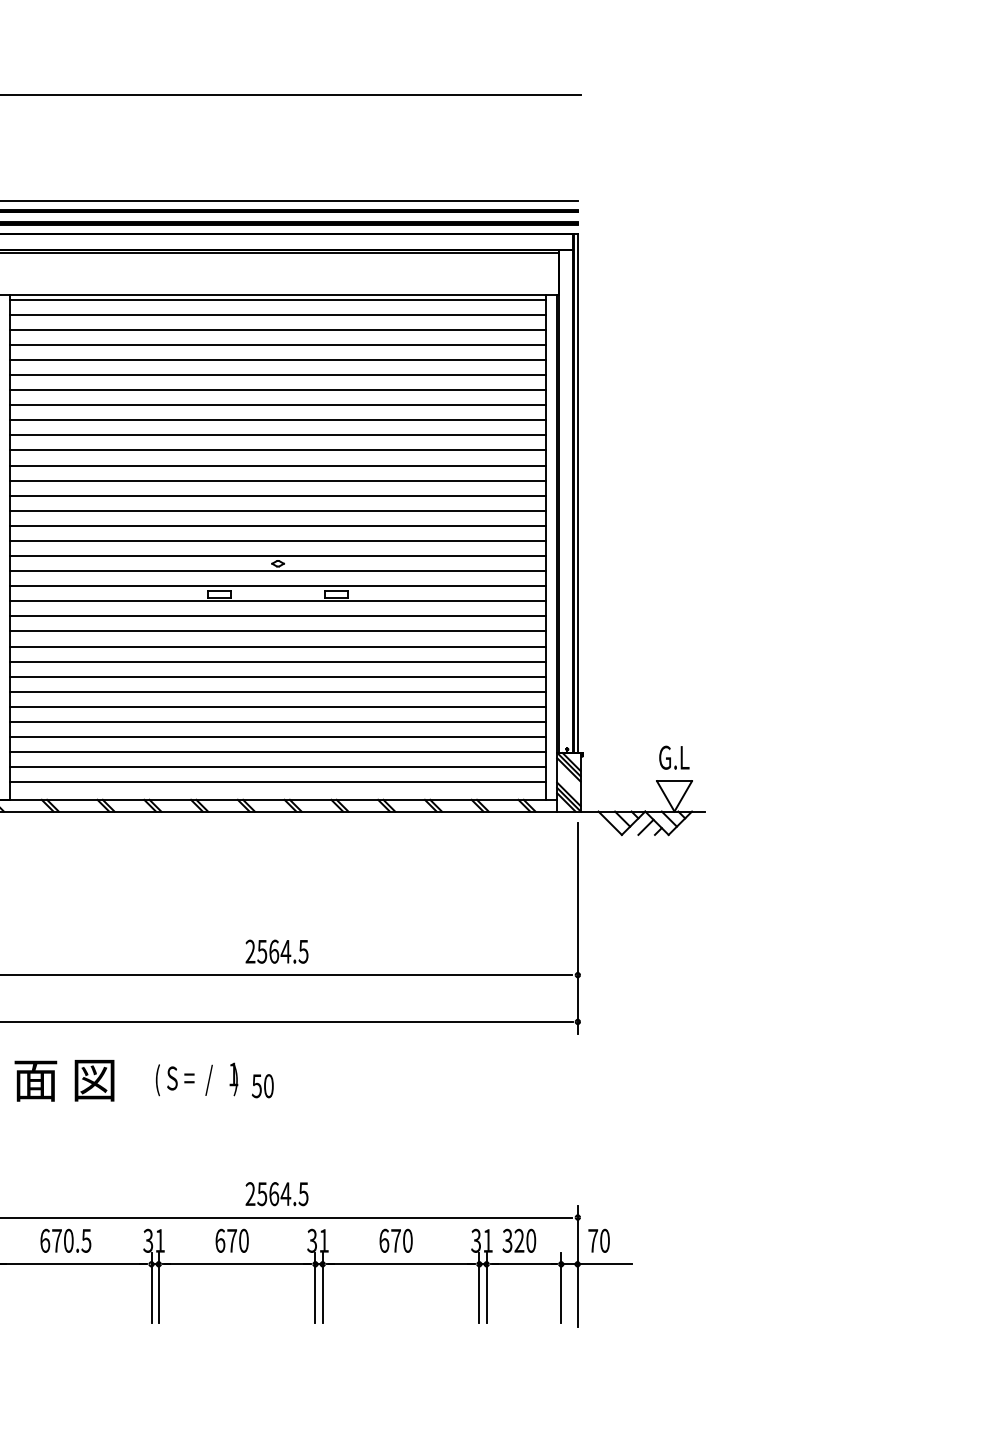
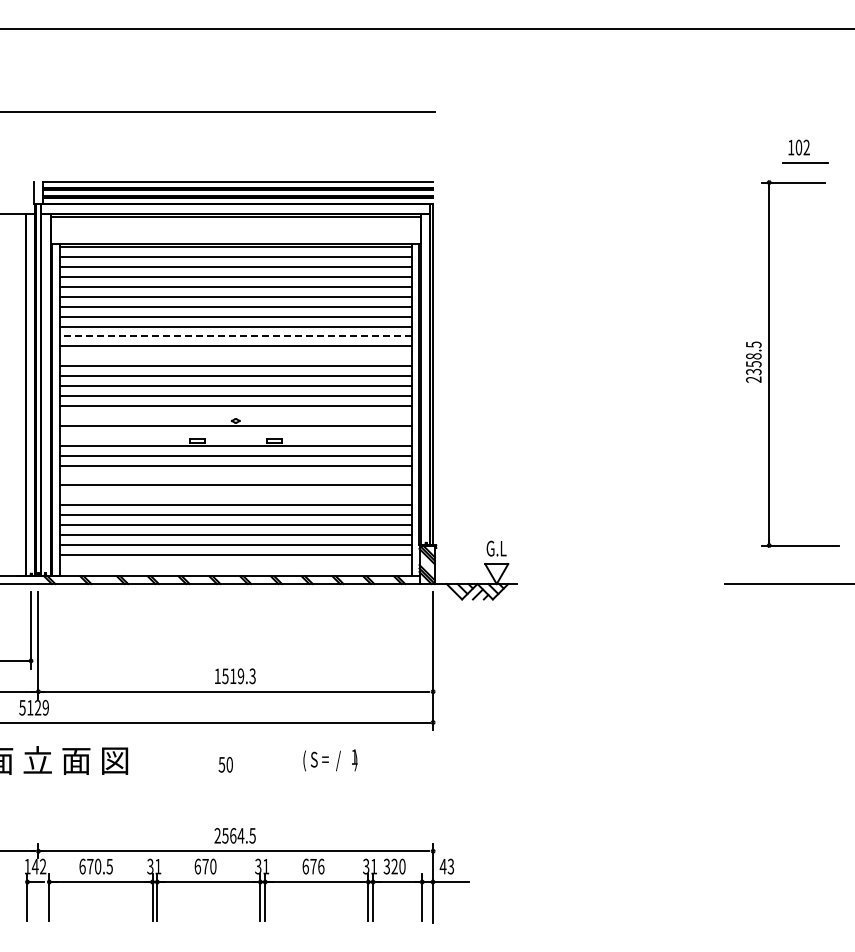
line: (277, 435) -> (235, 336), solid -> dashed
line: (277, 465) -> (235, 356), removed
line: (277, 555) -> (235, 415), removed
line: (277, 585) -> (235, 435), removed
line: (277, 646) -> (235, 475), removed
line: (277, 676) -> (235, 495), removed
line: (277, 781) -> (235, 564), removed
text: (276, 952) -> (234, 676), 2564.5 -> 1519.3
text: (197, 1079) -> (330, 760), moved
text: (408, 1240) -> (321, 866), 670 -> 676
text: (598, 1240) -> (446, 866), 70 -> 43

